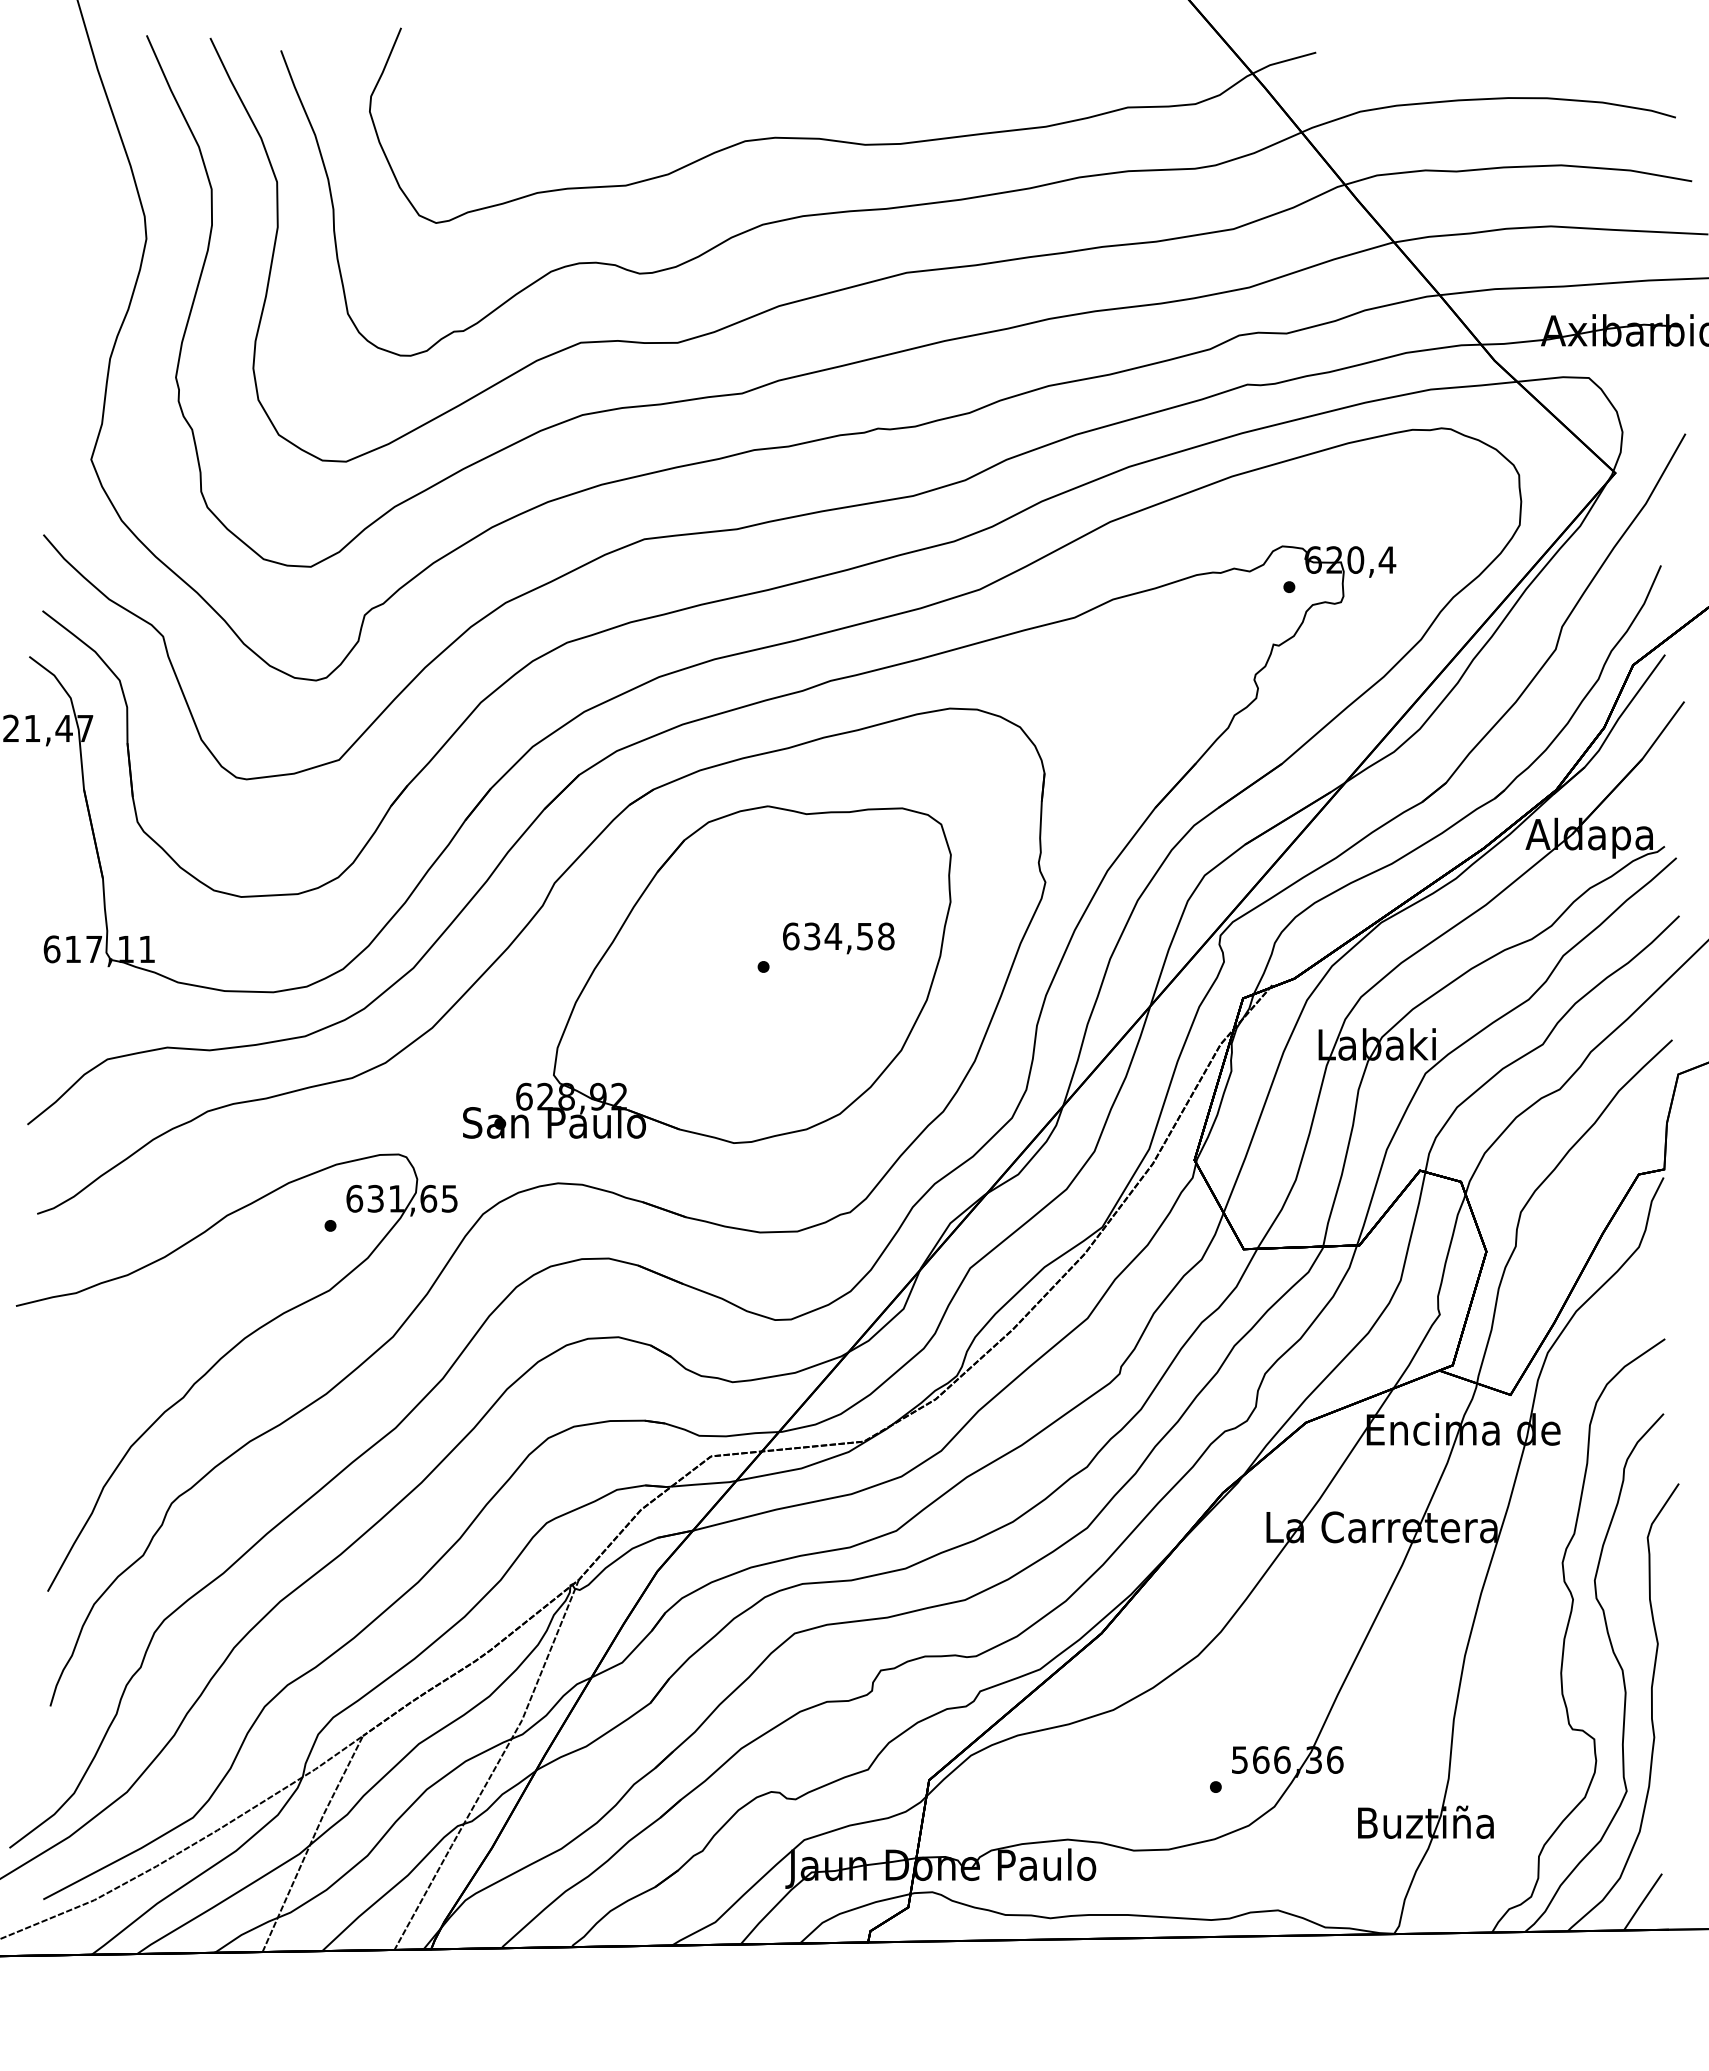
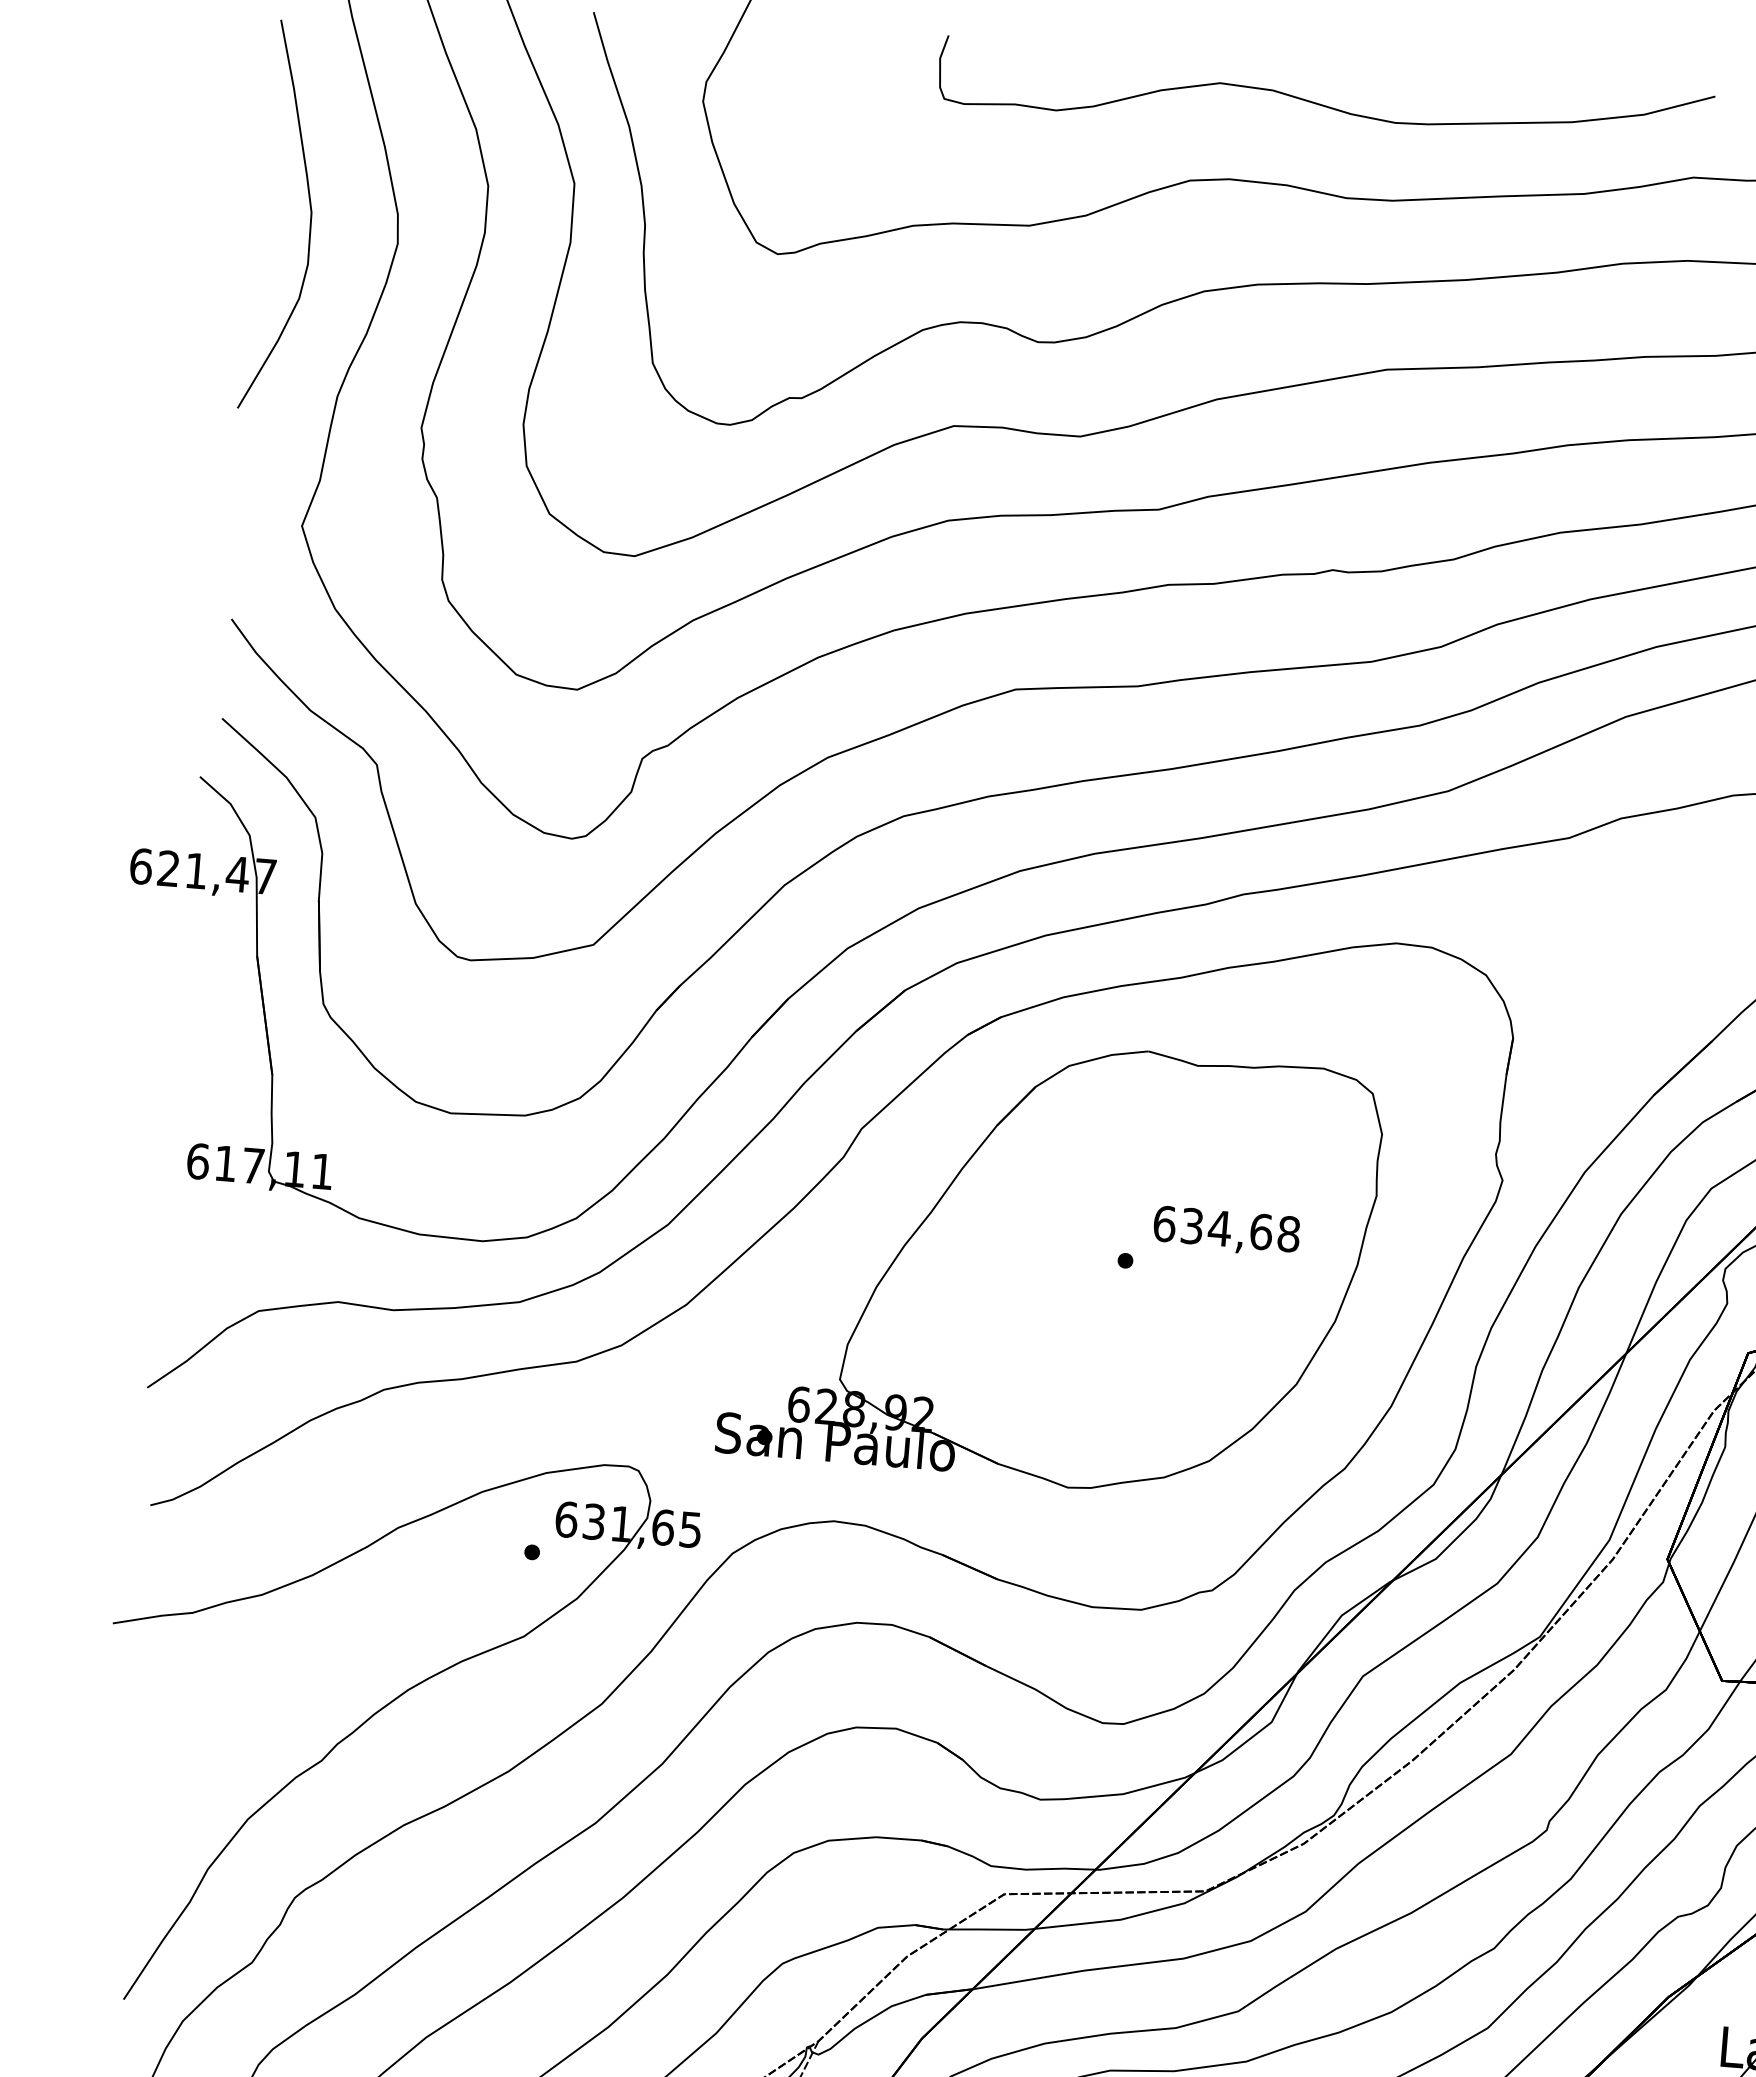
curve: (840, 74) -> (1321, 103), added
curve: (77, 219) -> (309, 211), added
text: (865, 936) -> (1261, 1231), 634,58 -> 634,68

